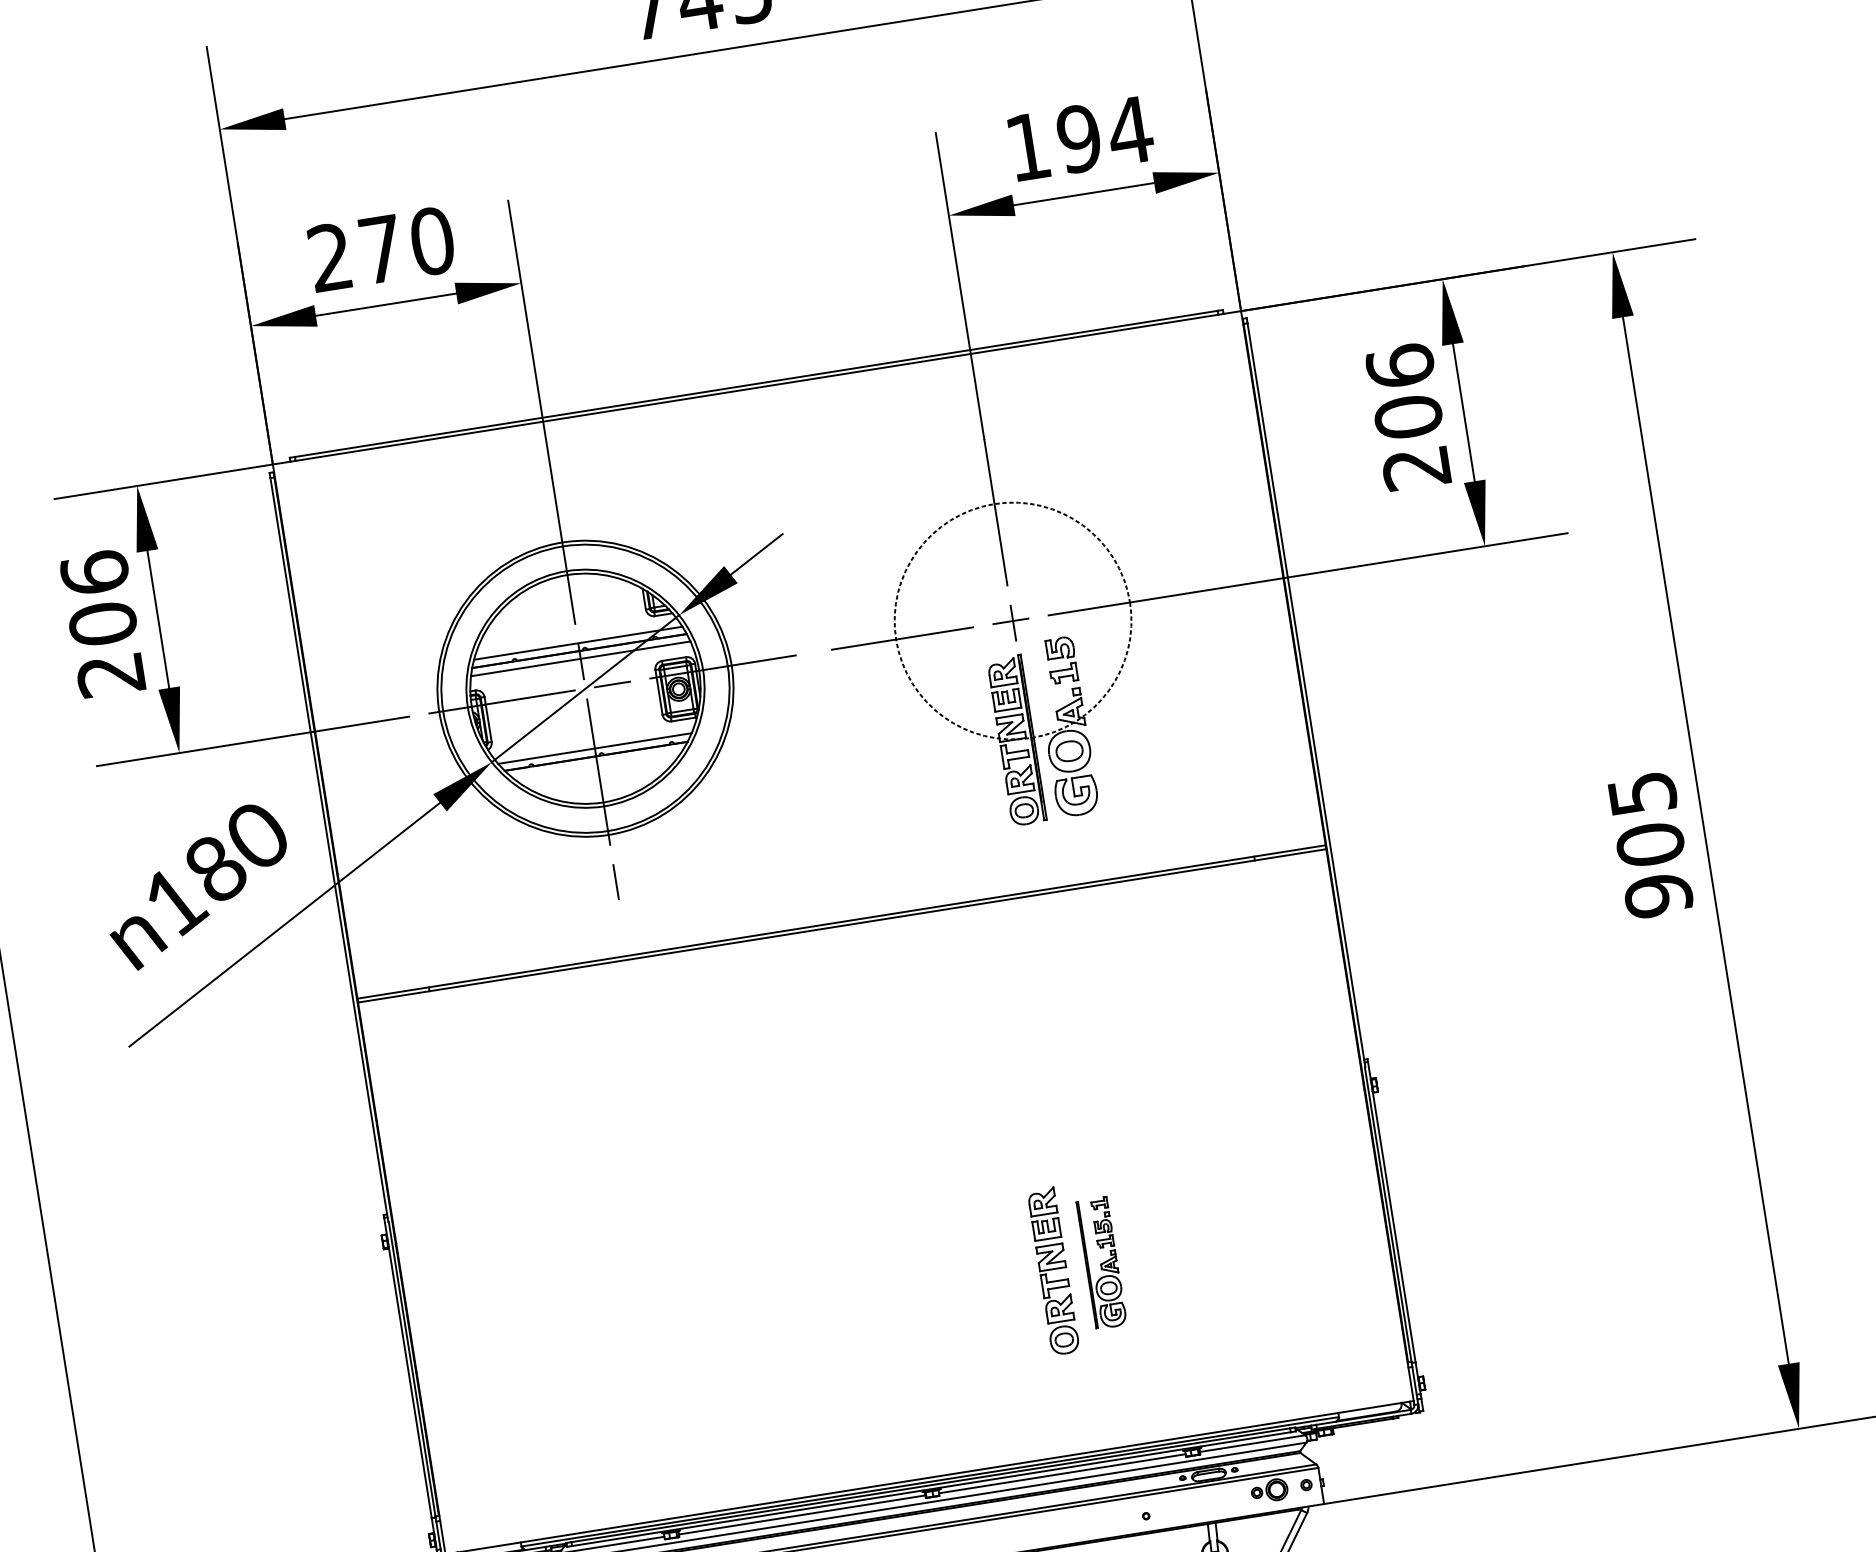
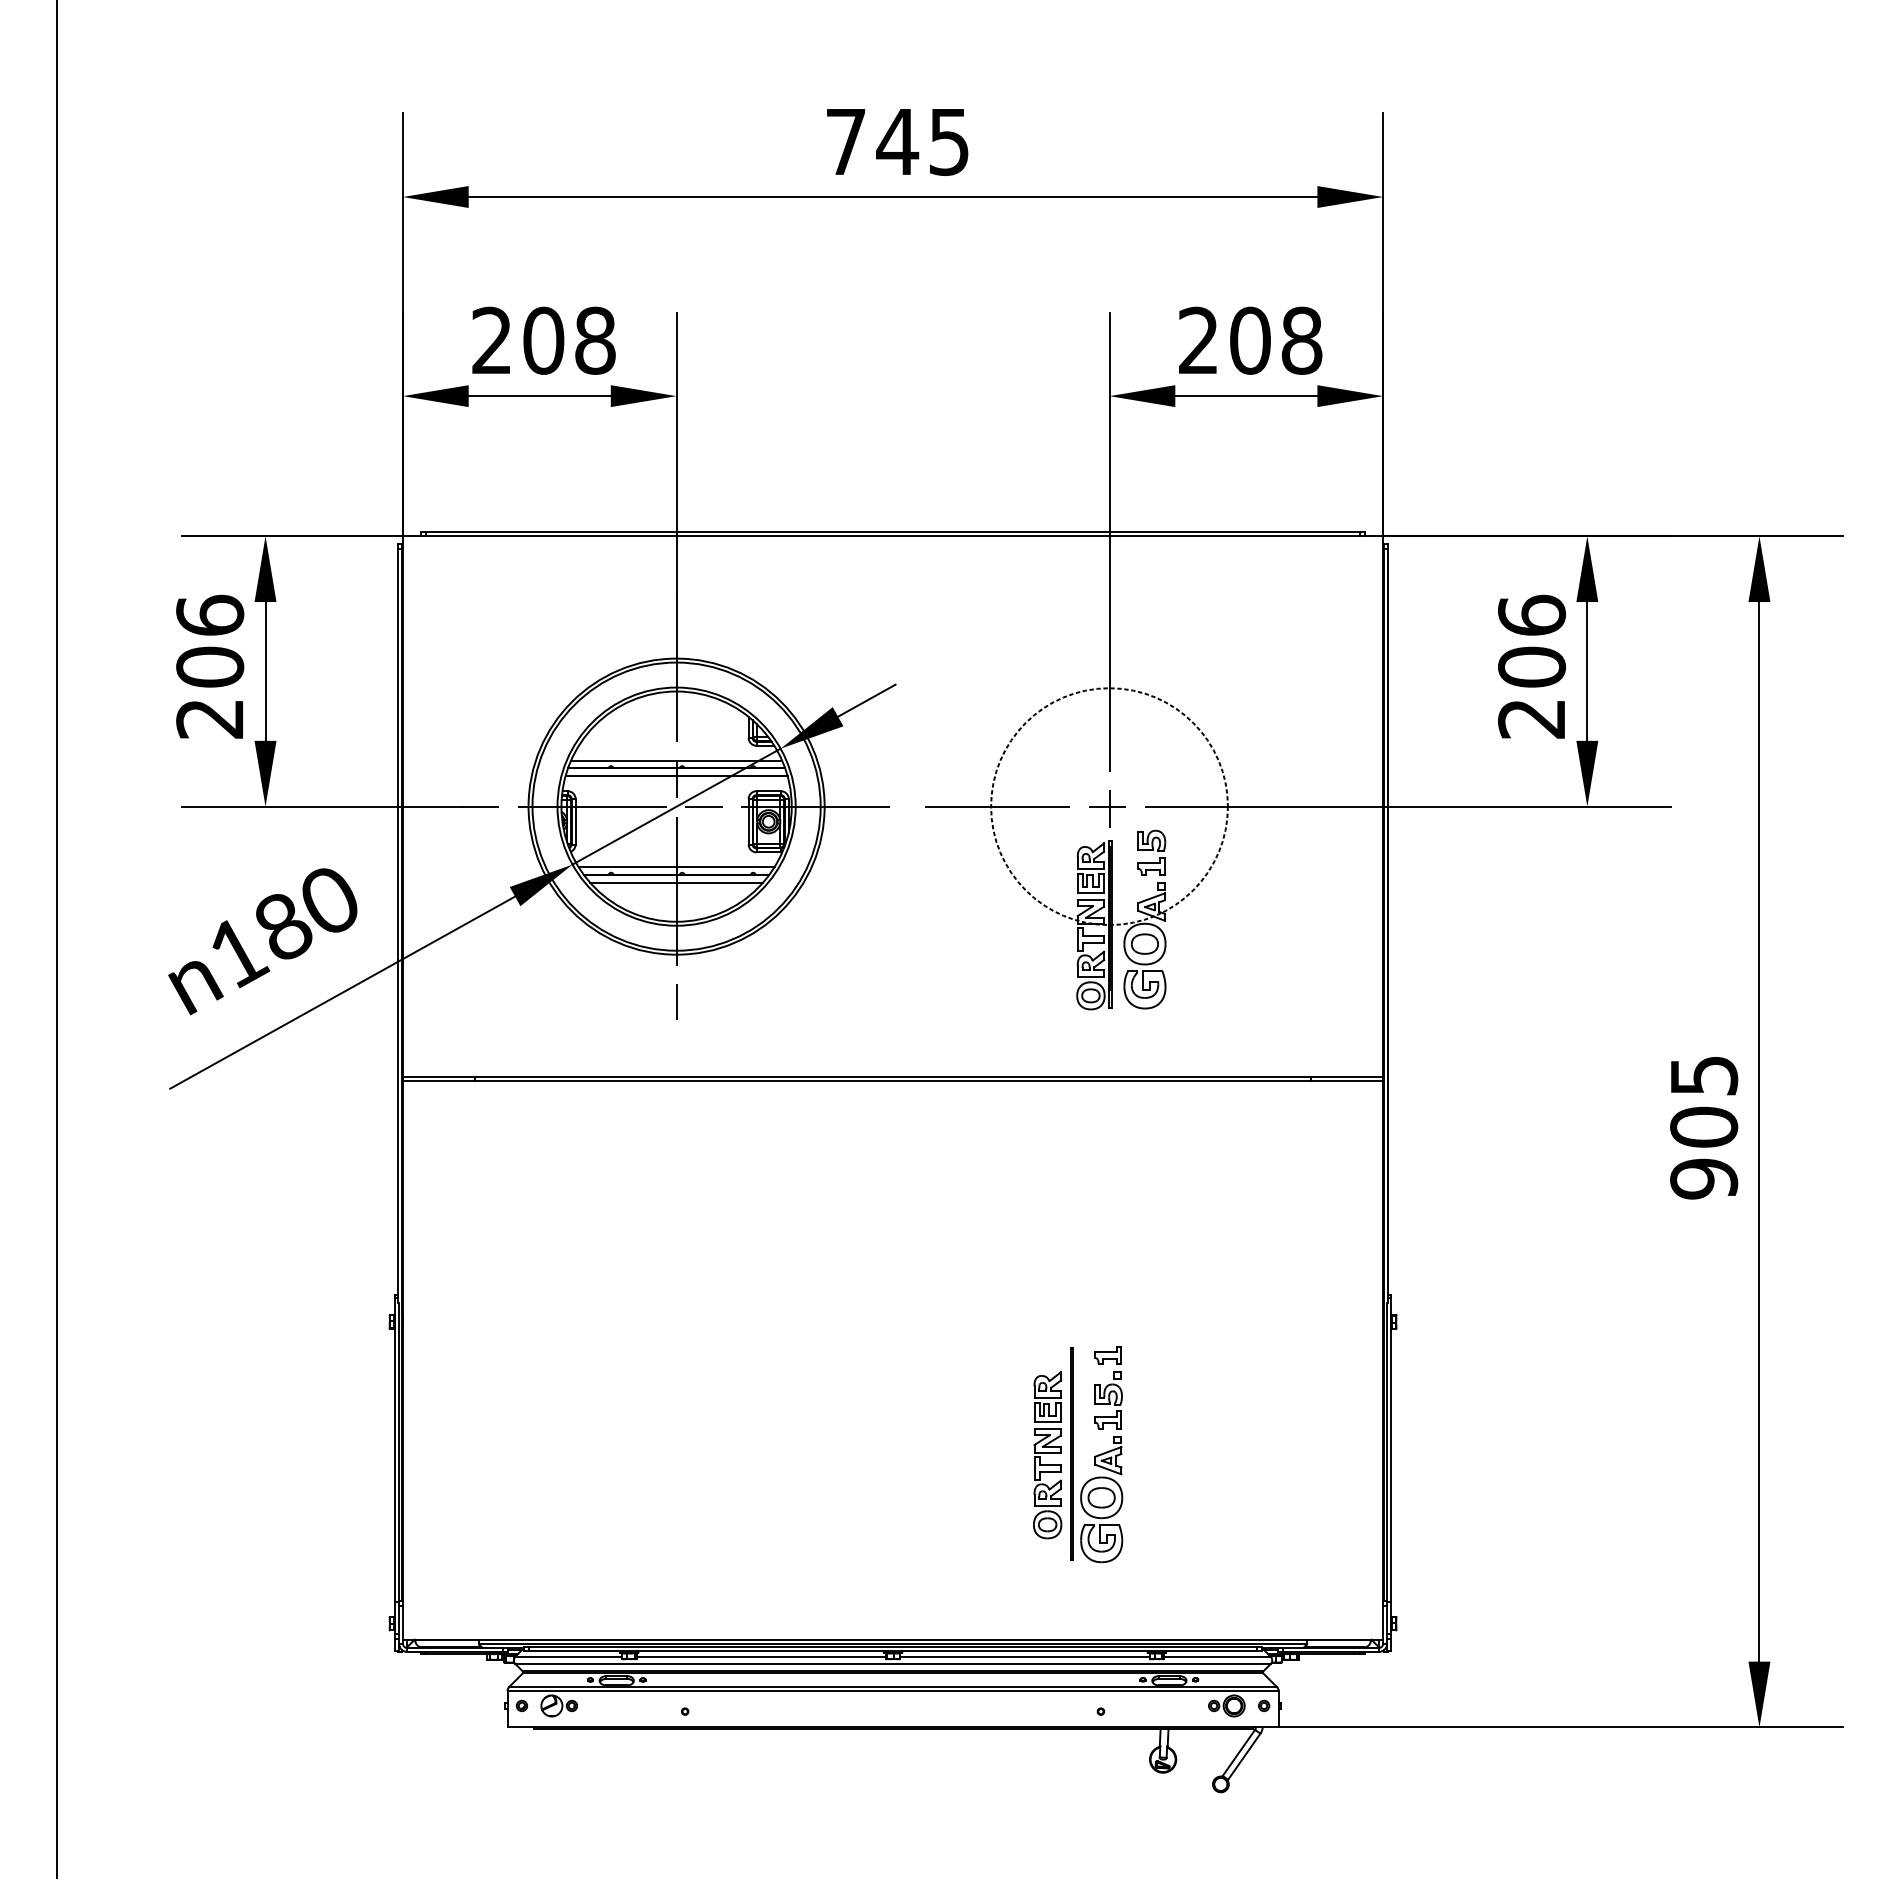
text: (1080, 138) -> (1251, 340), 194 -> 208
text: (406, 245) -> (569, 340), 270 -> 208
line: (597, 763) -> (676, 882), added
part: (1101, 1262) -> (1096, 1454), size x1.67

